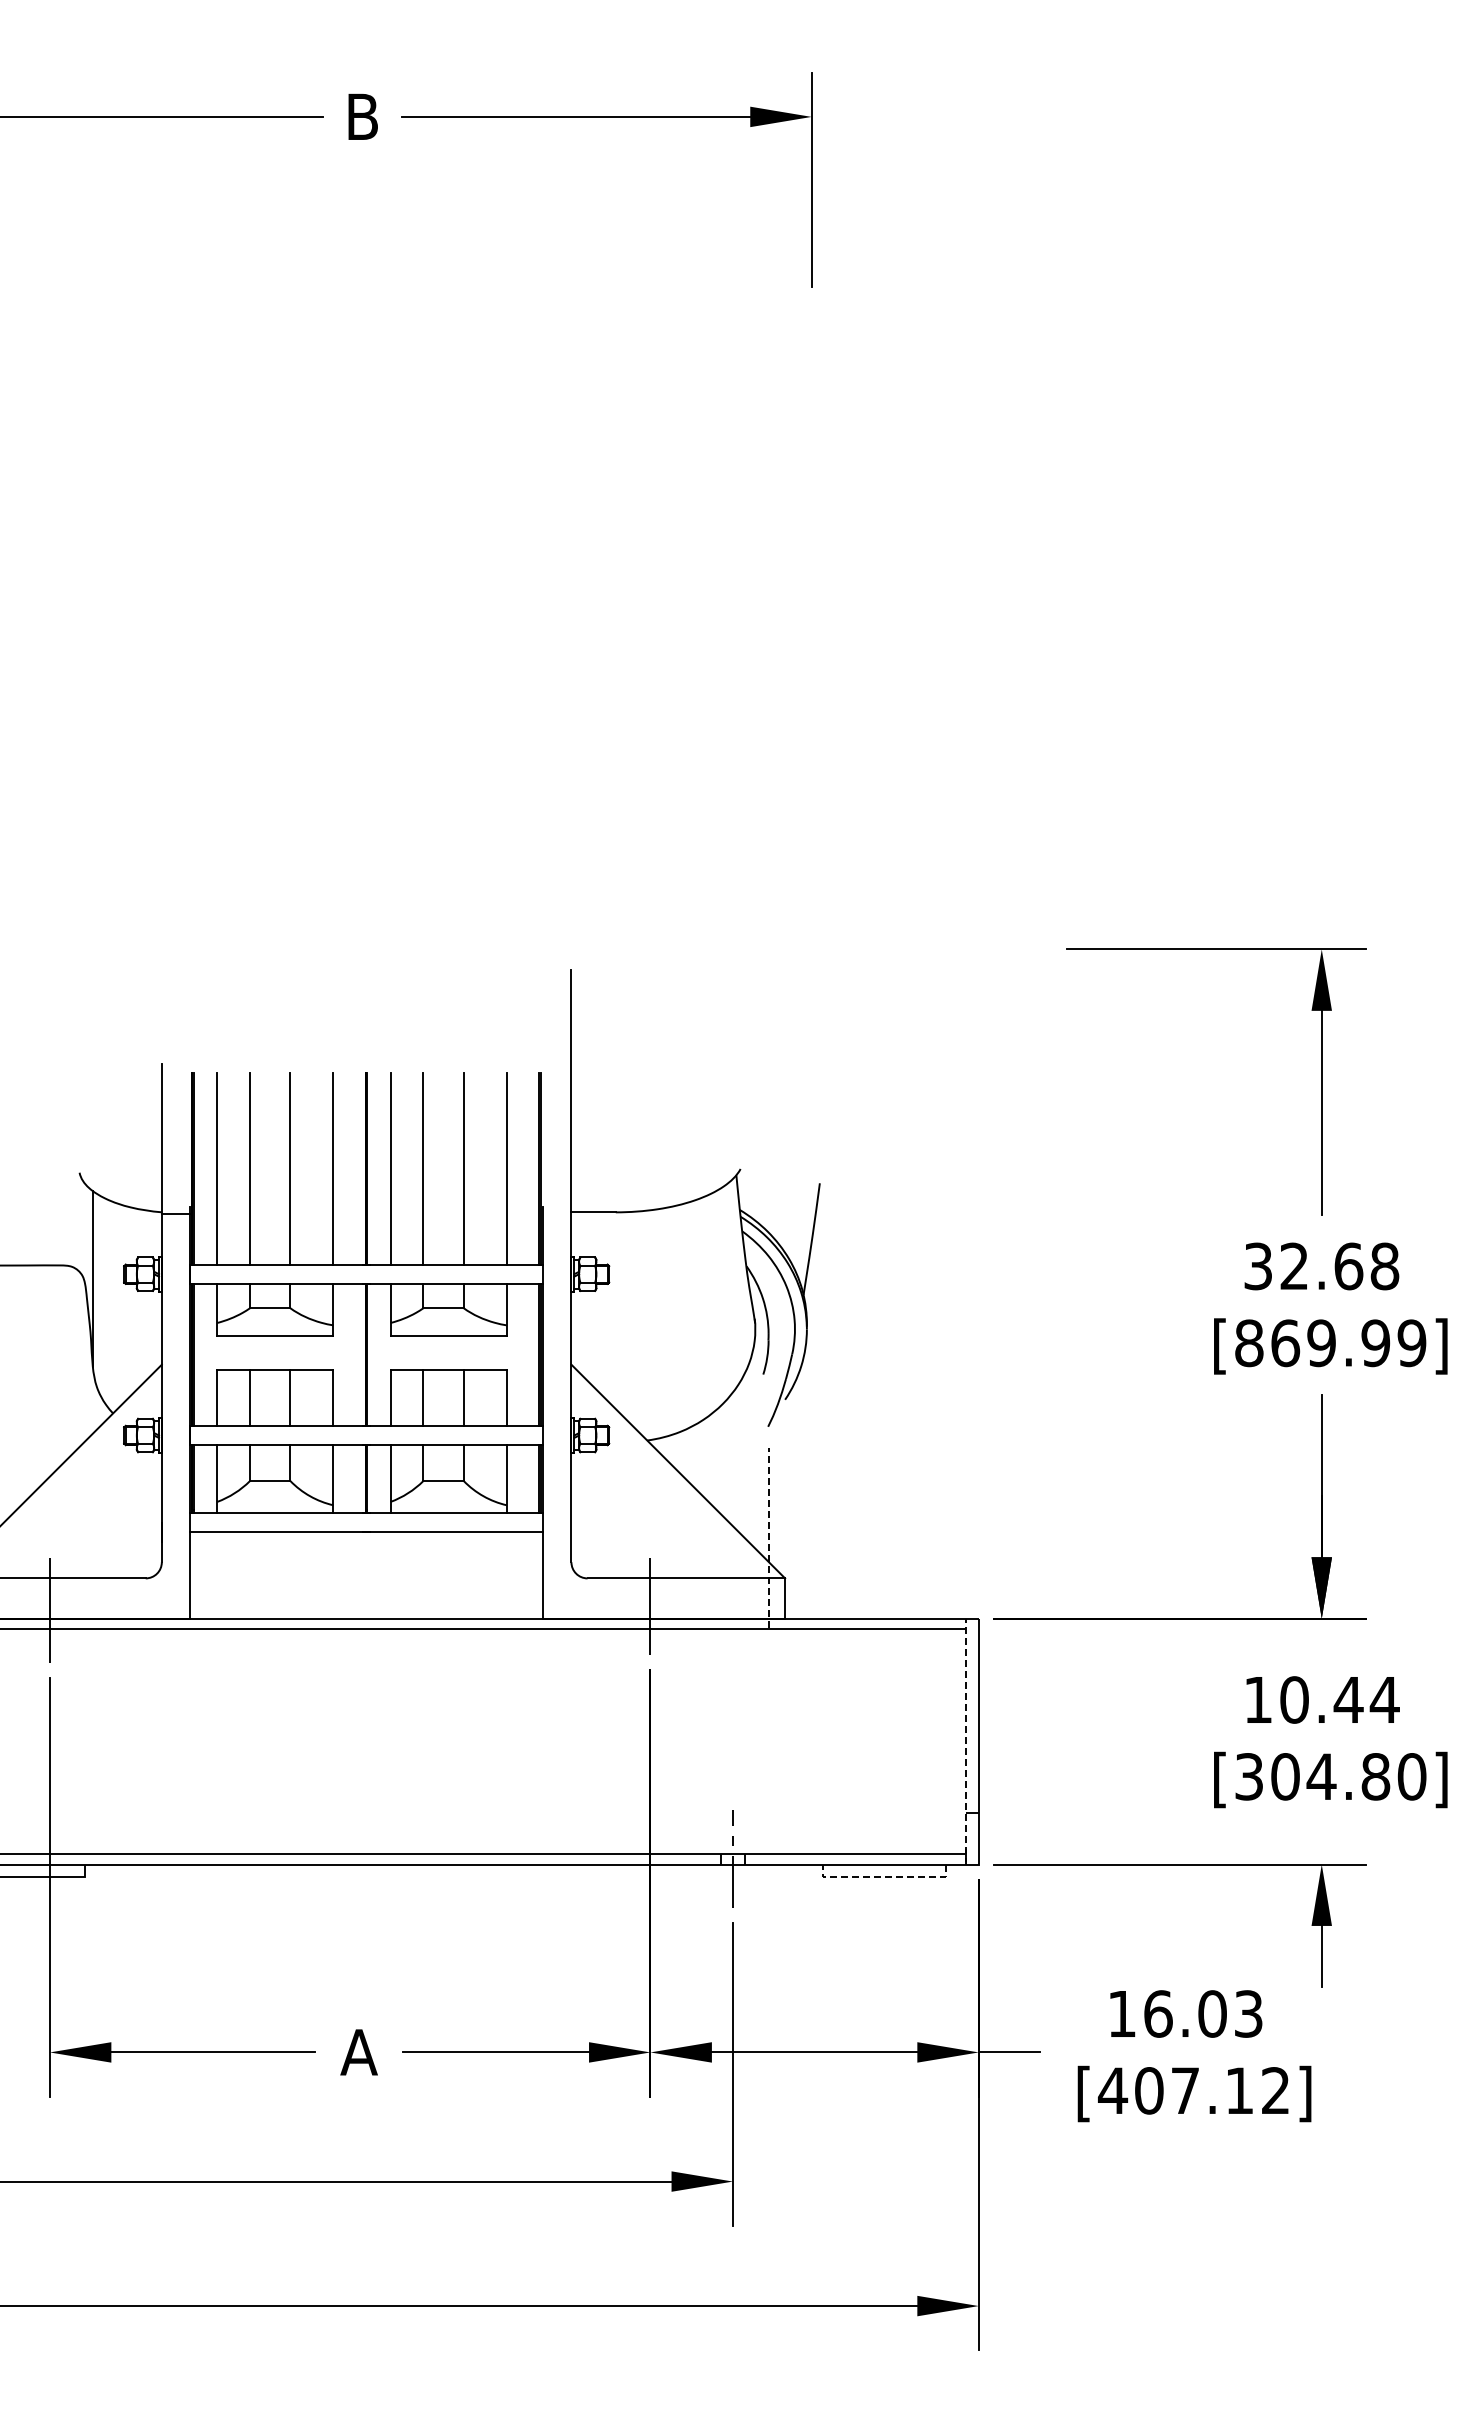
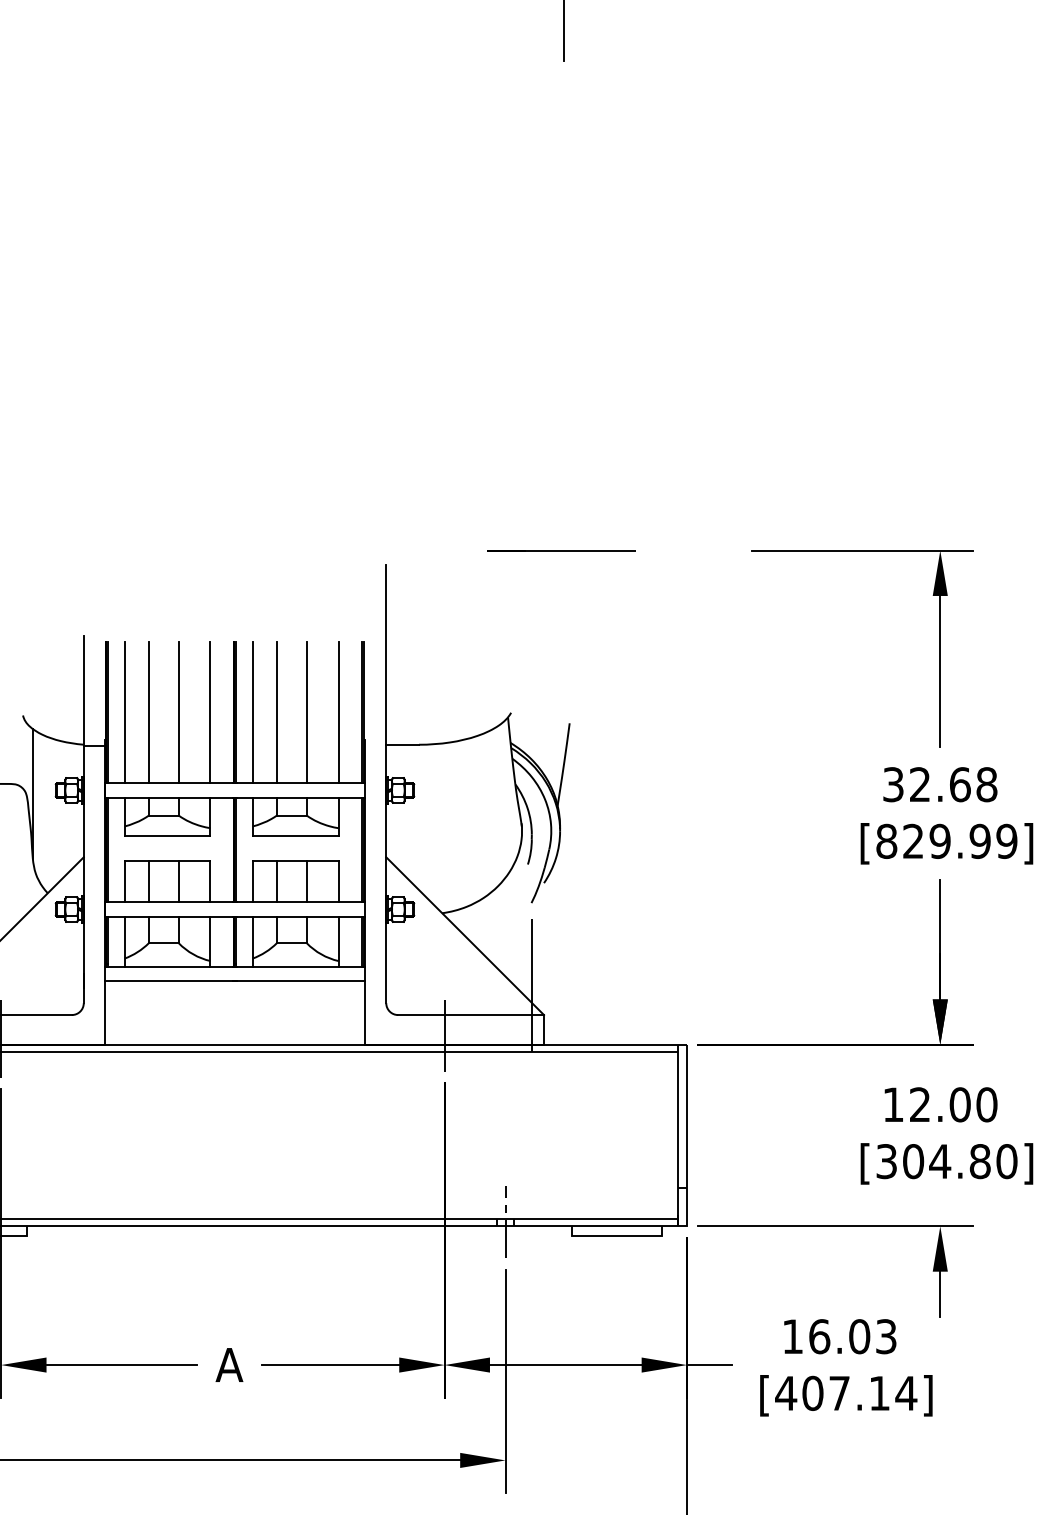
line: (807, 948) -> (560, 549), added
text: (1285, 1343) -> (913, 841), [869.99] -> [829.99]
line: (768, 1537) -> (531, 984), dashed -> solid
text: (1339, 1699) -> (953, 1104), 10.44 -> 12.00
line: (966, 1741) -> (677, 1135), dashed -> solid
line: (883, 1877) -> (616, 1235), dashed -> solid
text: (1275, 2090) -> (906, 1393), [407.12] -> [407.14]

